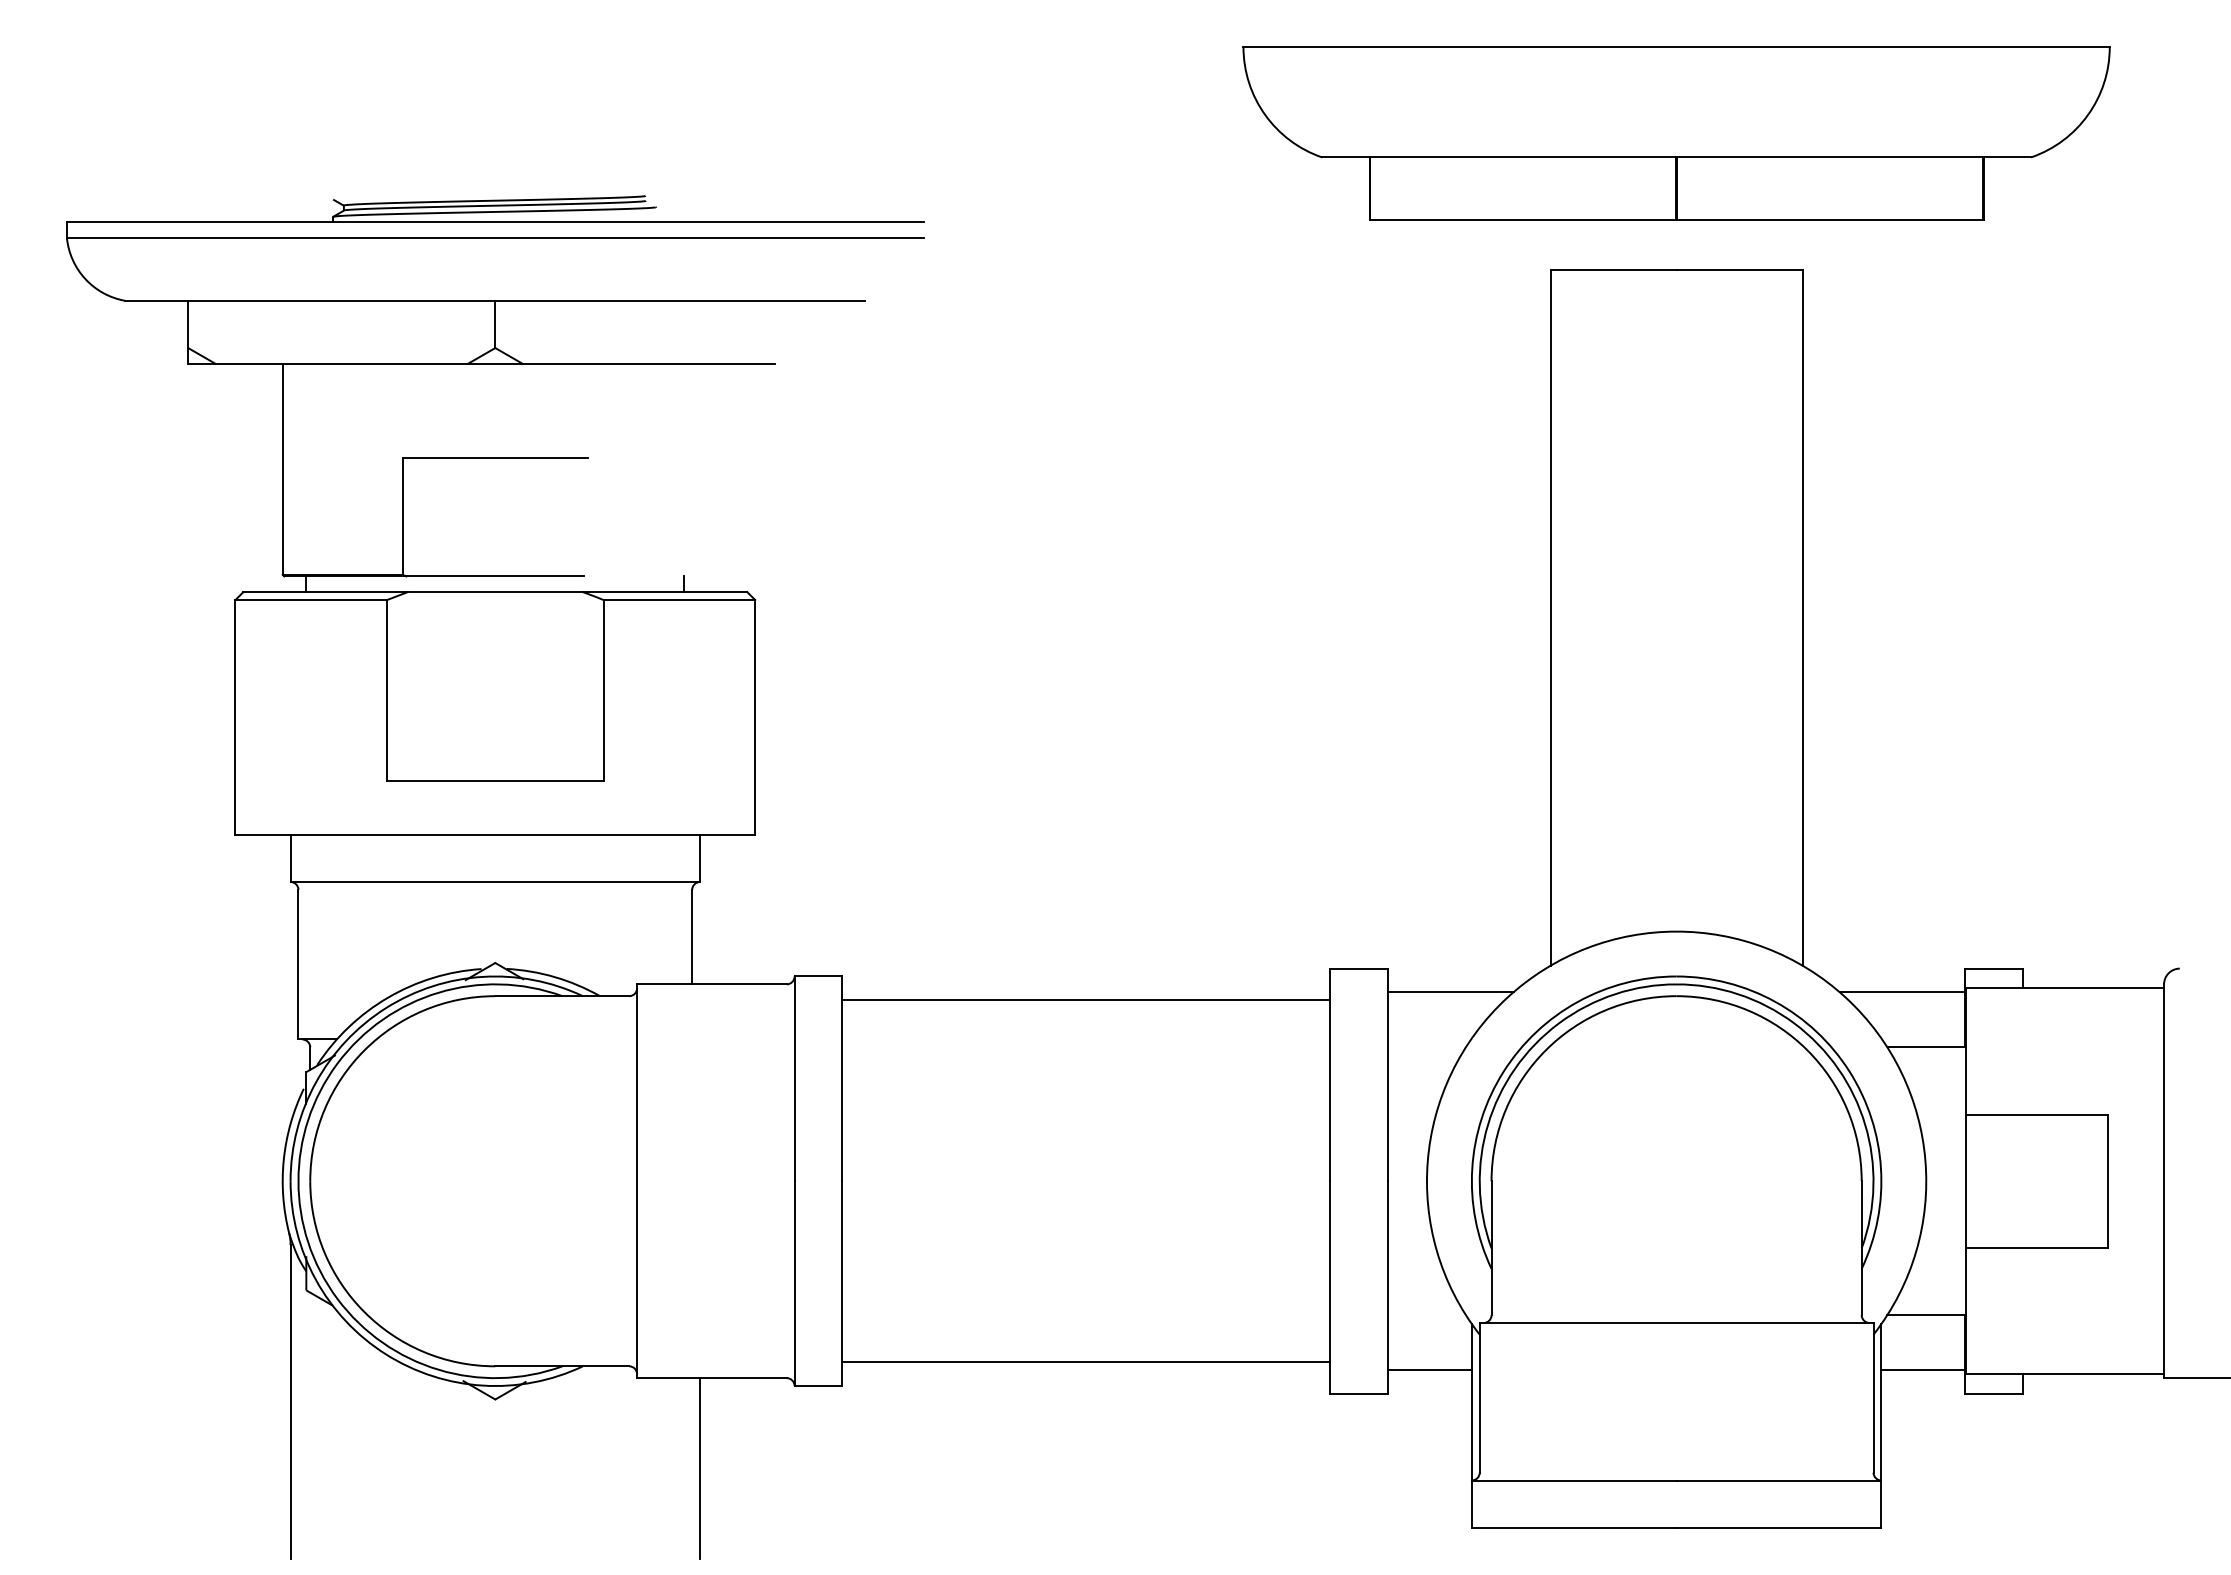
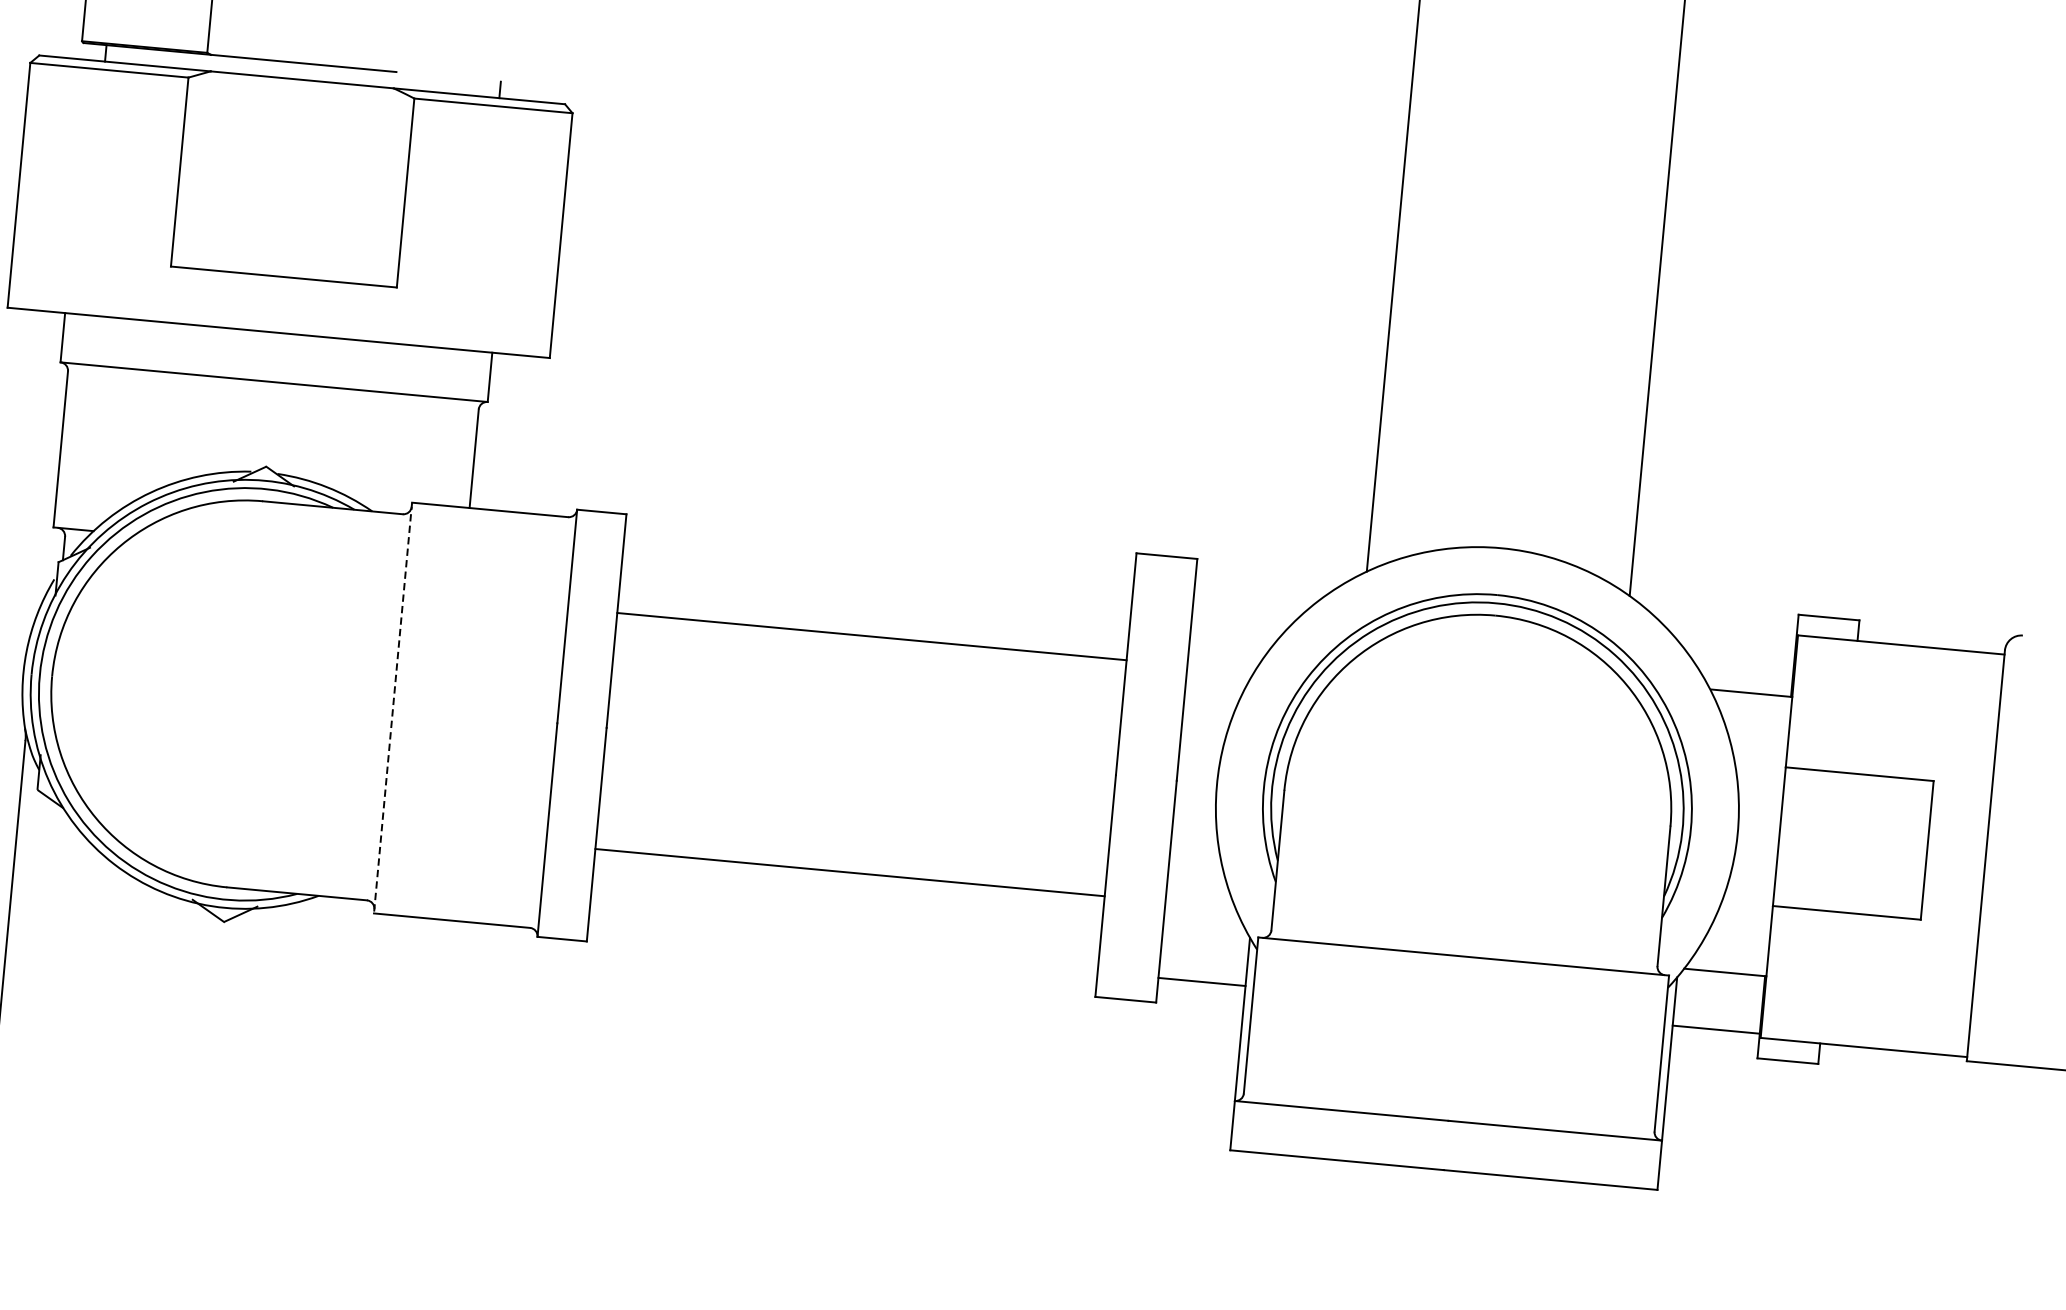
line: (1450, 992) -> (1259, 589), removed
line: (1901, 992) -> (1730, 633), removed
line: (1085, 1000) -> (871, 636), moved
line: (637, 1181) -> (393, 708), solid -> dashed
line: (1085, 1362) -> (849, 872), moved
line: (700, 1468) -> (431, 1013), removed

